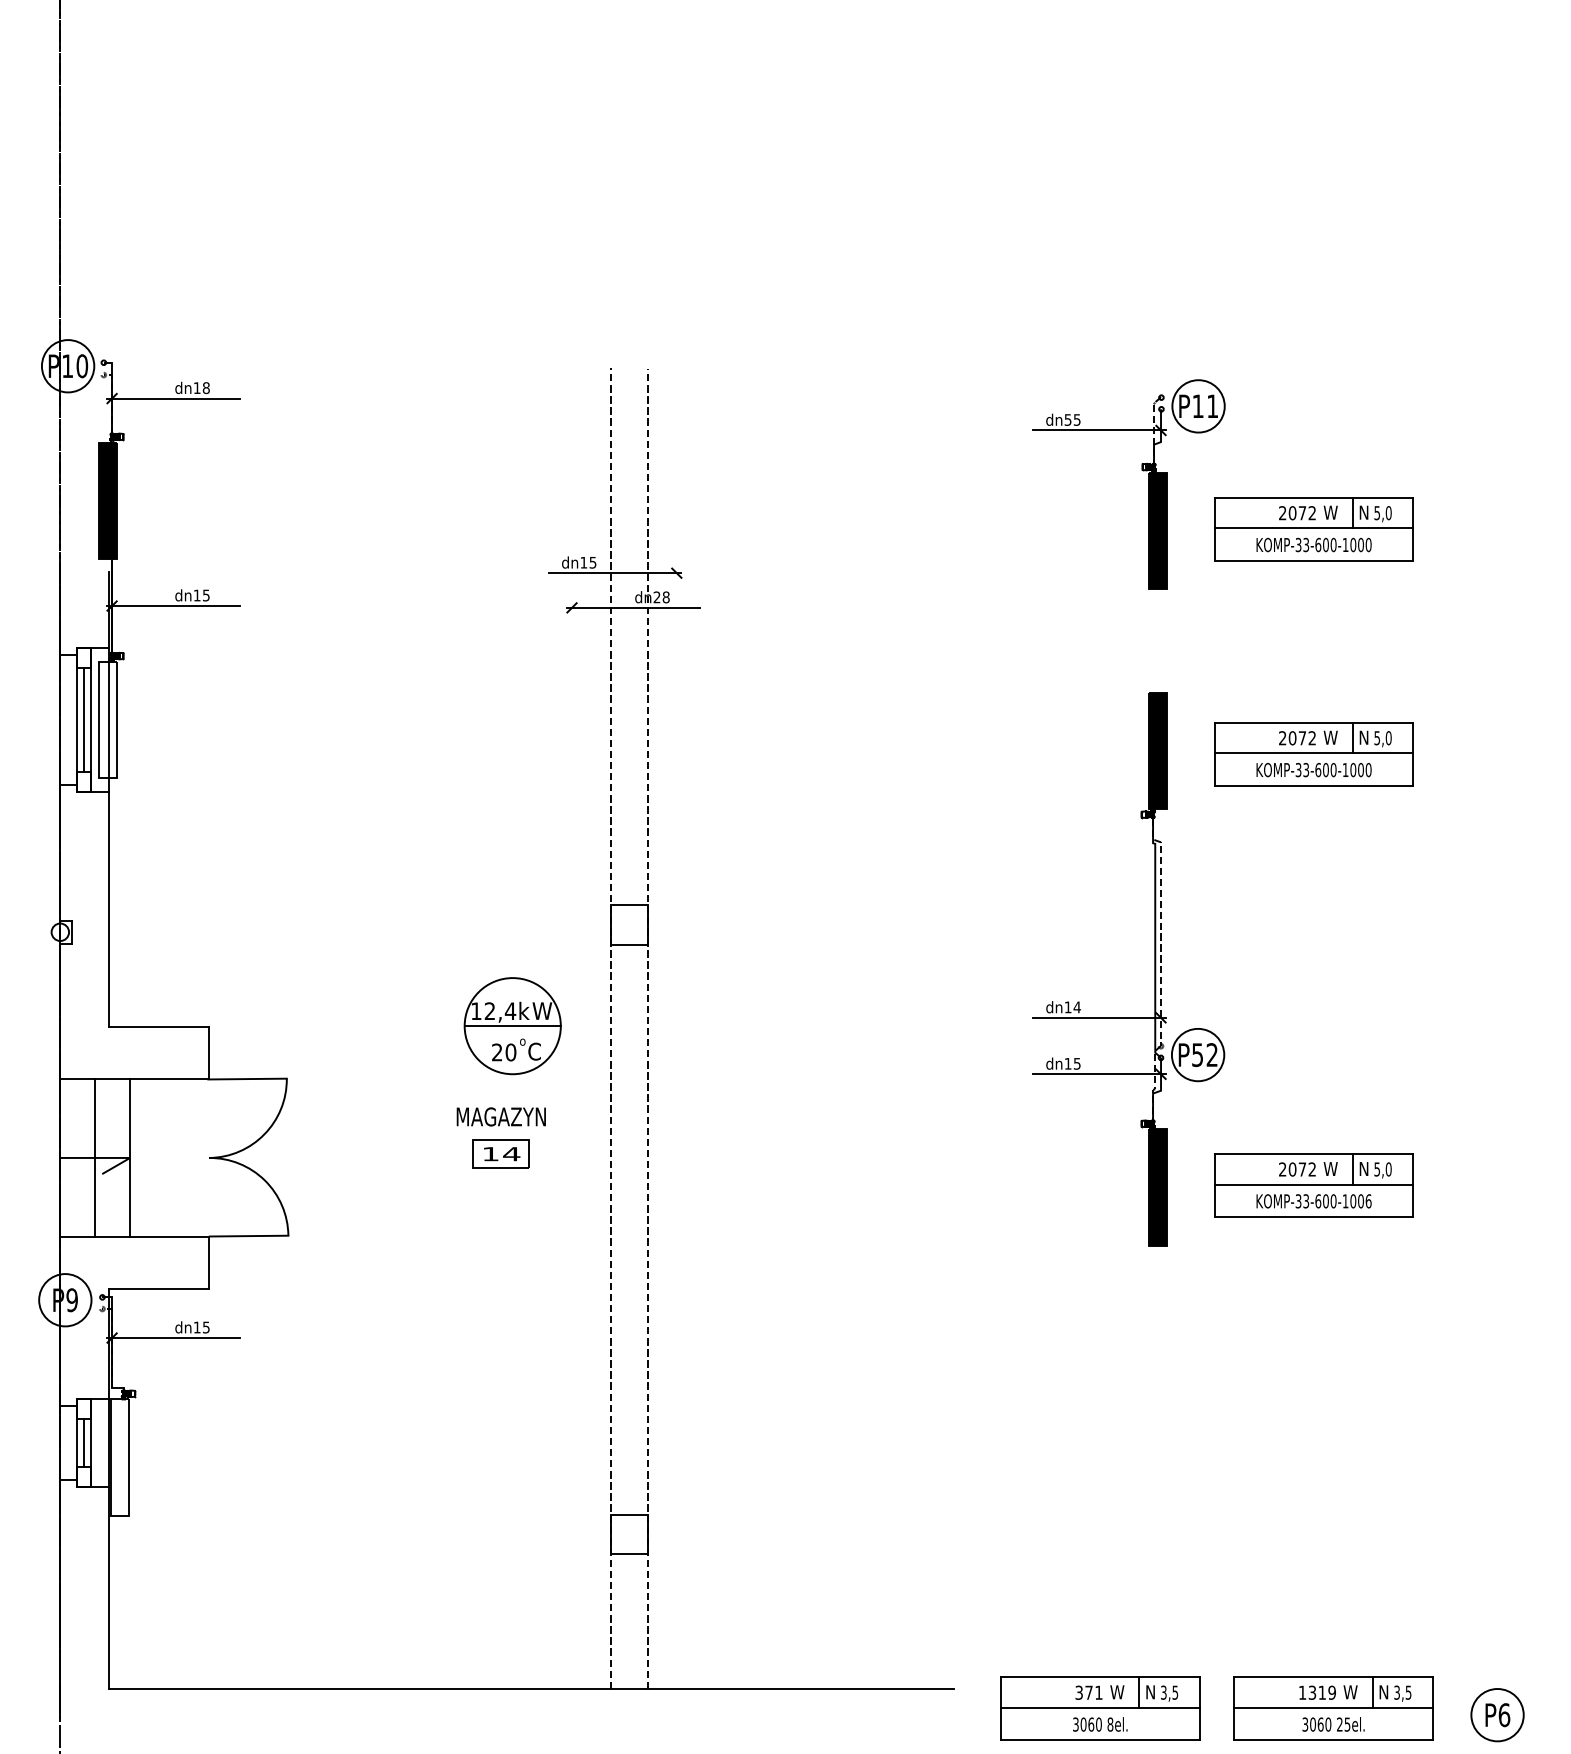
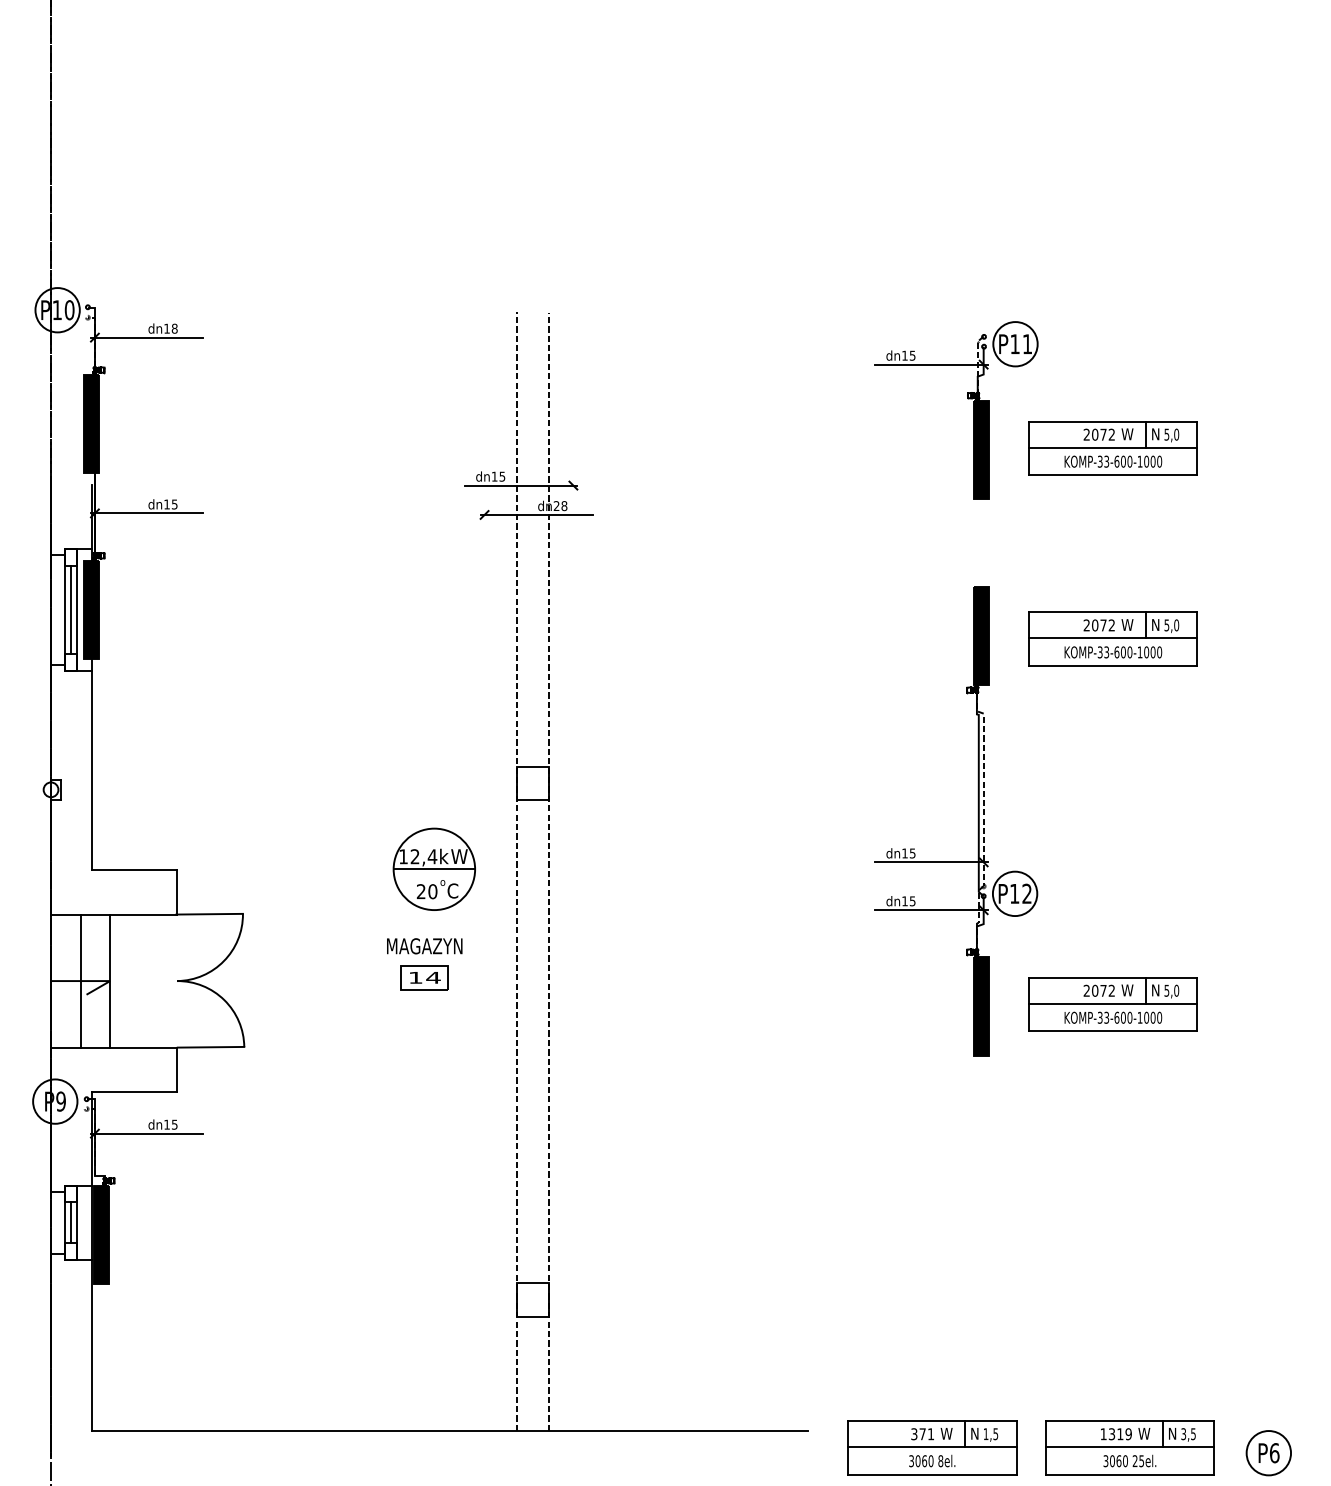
text: (1067, 419) -> (904, 355), dn55 -> dn15
fill: (108, 719) -> (91, 609), added
text: (1077, 1007) -> (912, 853), dn14 -> dn15
text: (1197, 1054) -> (1014, 893), P52 -> P12
text: (1368, 1200) -> (1159, 1017), KOMP-33-600-1006 -> KOMP-33-600-1000
fill: (119, 1457) -> (101, 1234), added
text: (1163, 1693) -> (985, 1434), 3,5 -> 1,5

